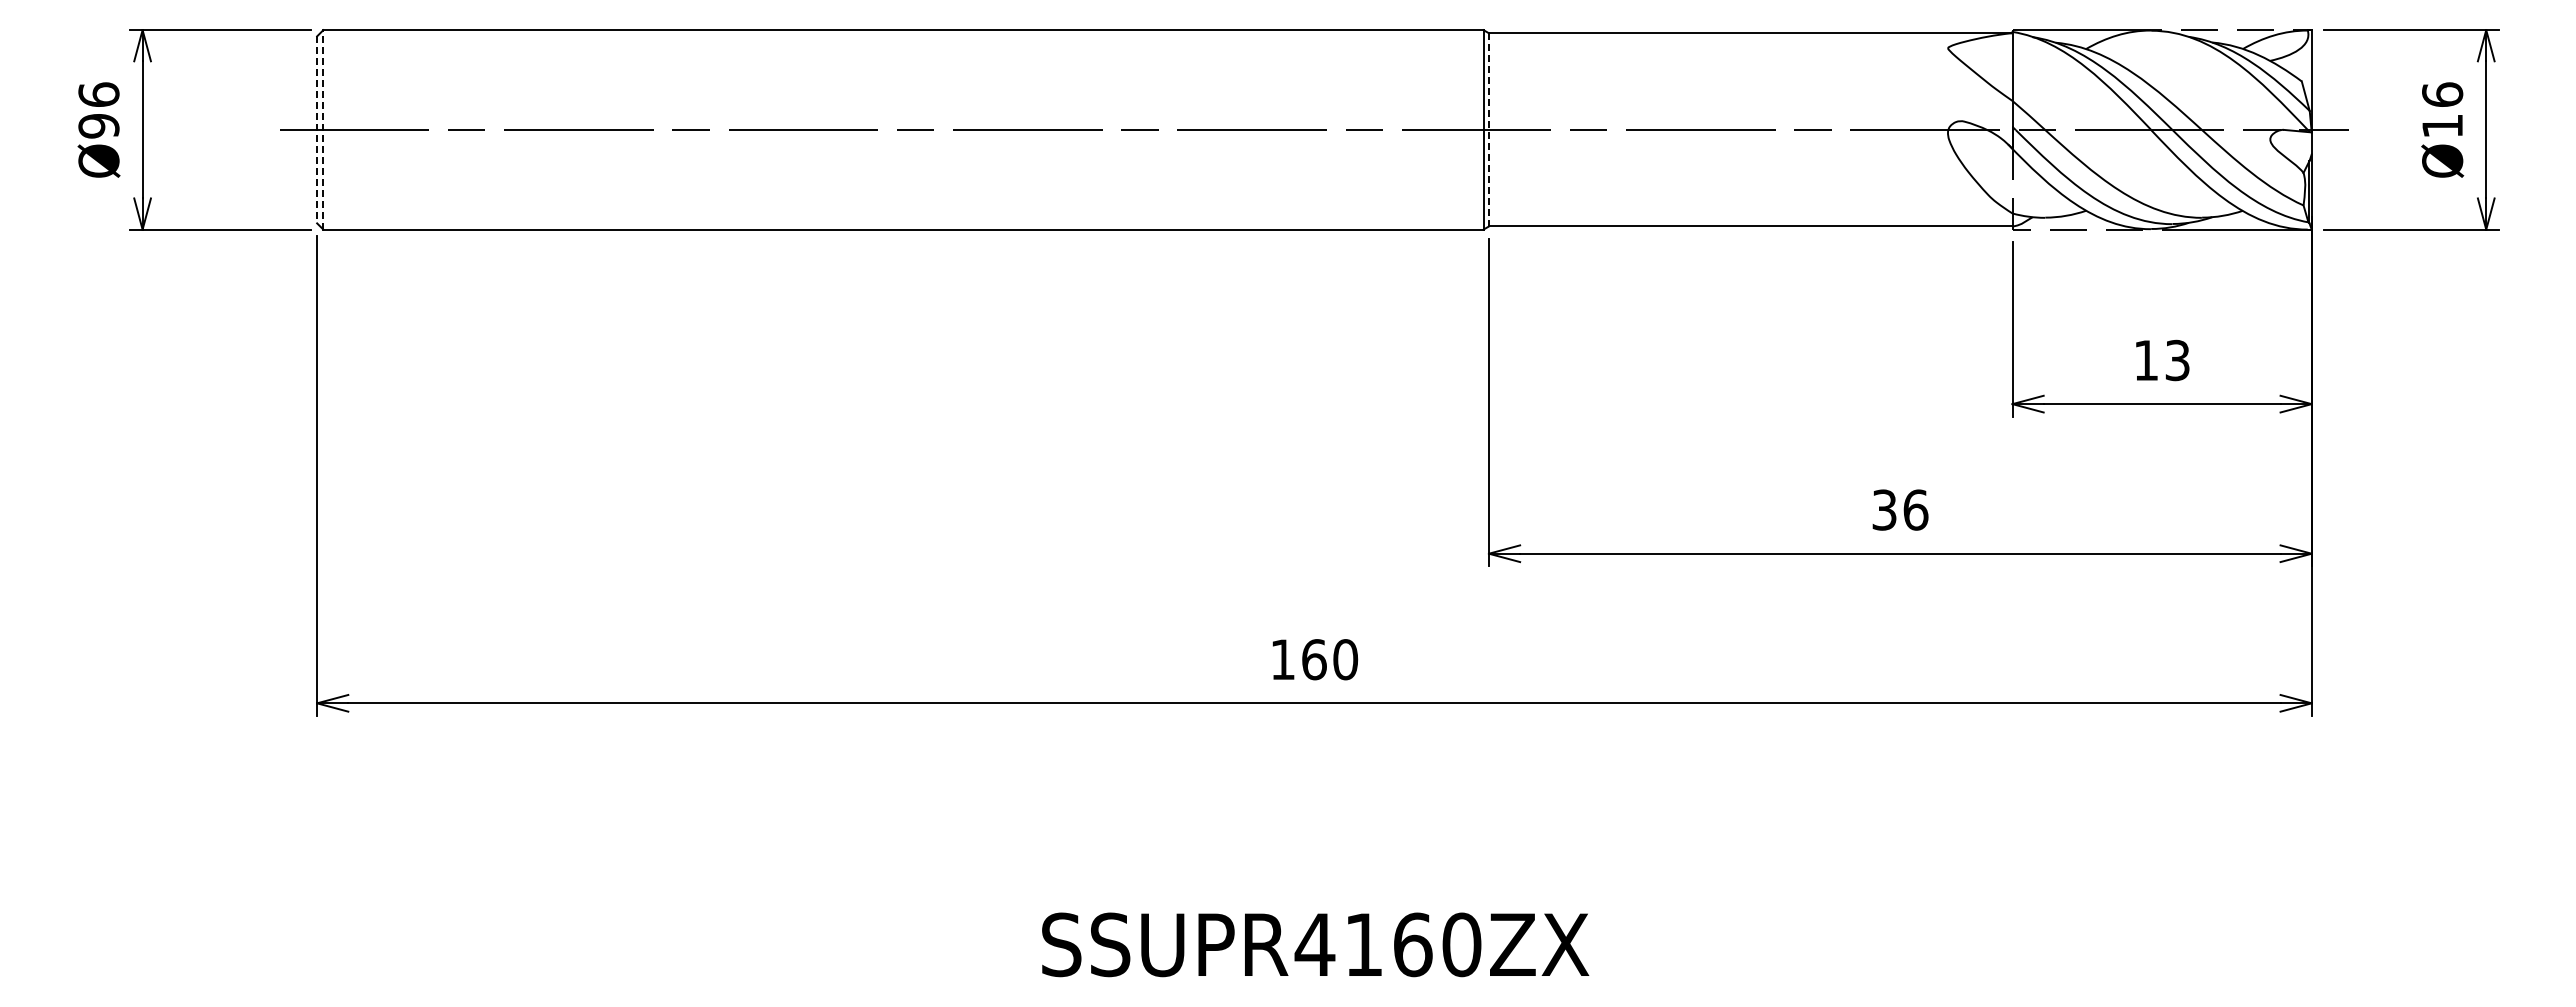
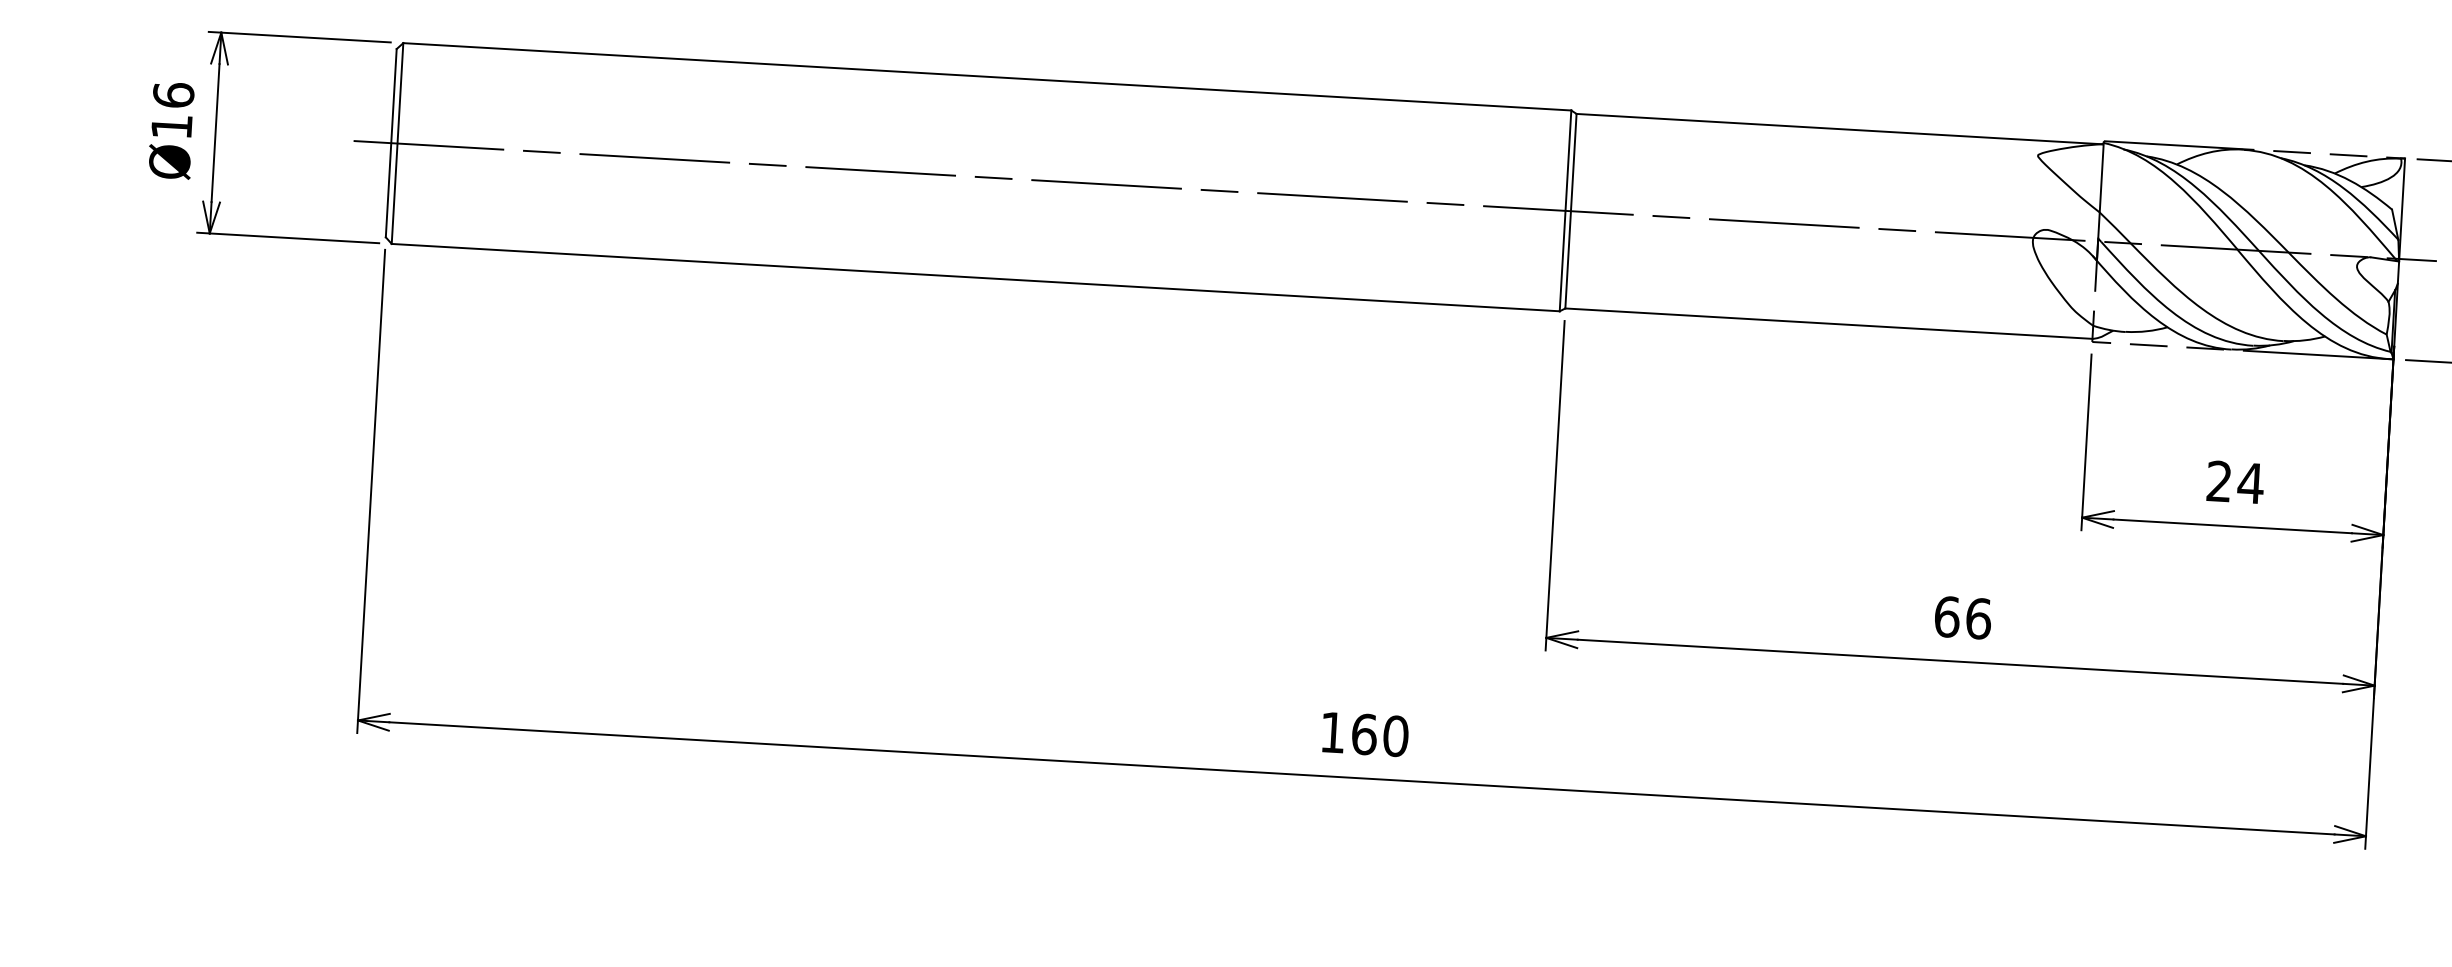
text: (98, 126) -> (171, 127), Ø96 -> Ø16
line: (323, 129) -> (397, 143), dashed -> solid
line: (1488, 129) -> (1570, 210), dashed -> solid
line: (317, 130) -> (391, 143), dashed -> solid
text: (2162, 360) -> (2235, 482), 13 -> 24
text: (1884, 509) -> (1947, 616), 36 -> 66

